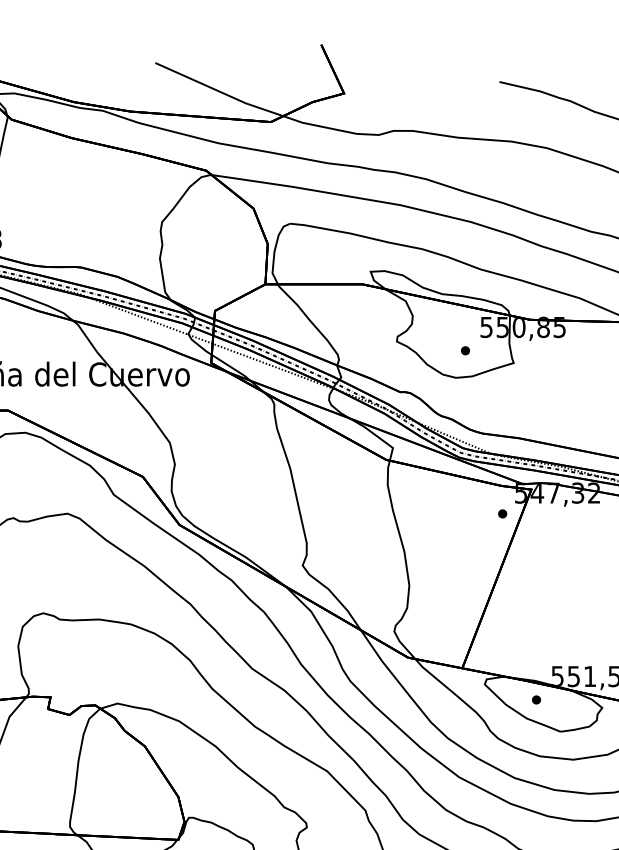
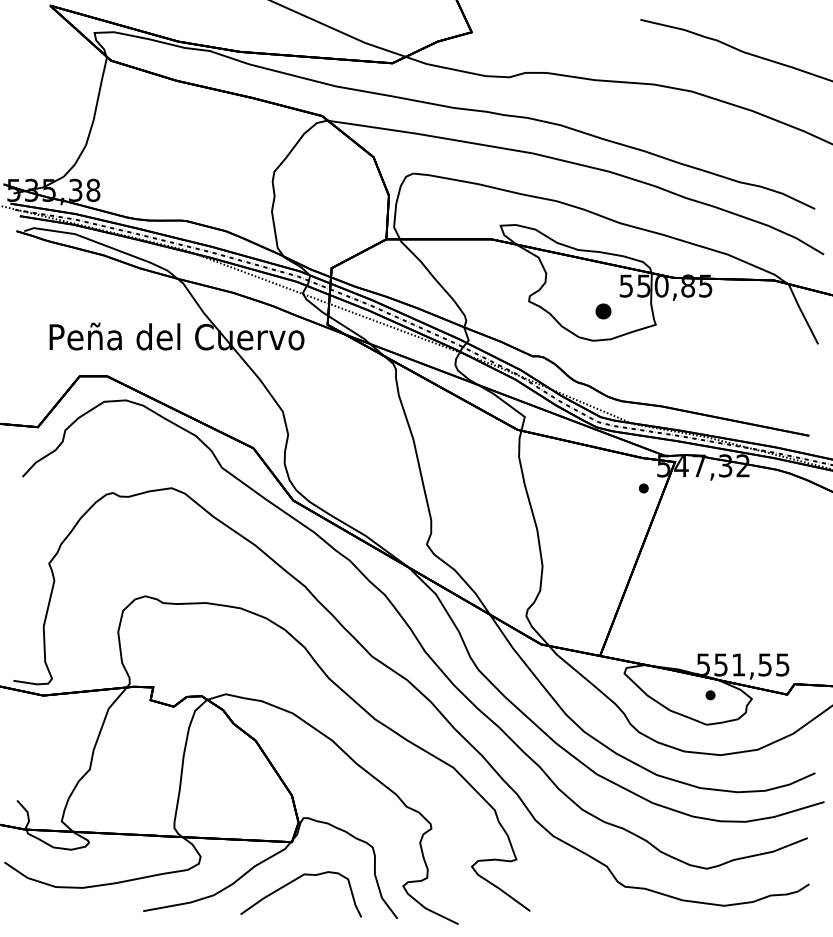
part: (465, 350) -> (603, 311), size x1.6
part: (536, 700) -> (710, 695), moved

